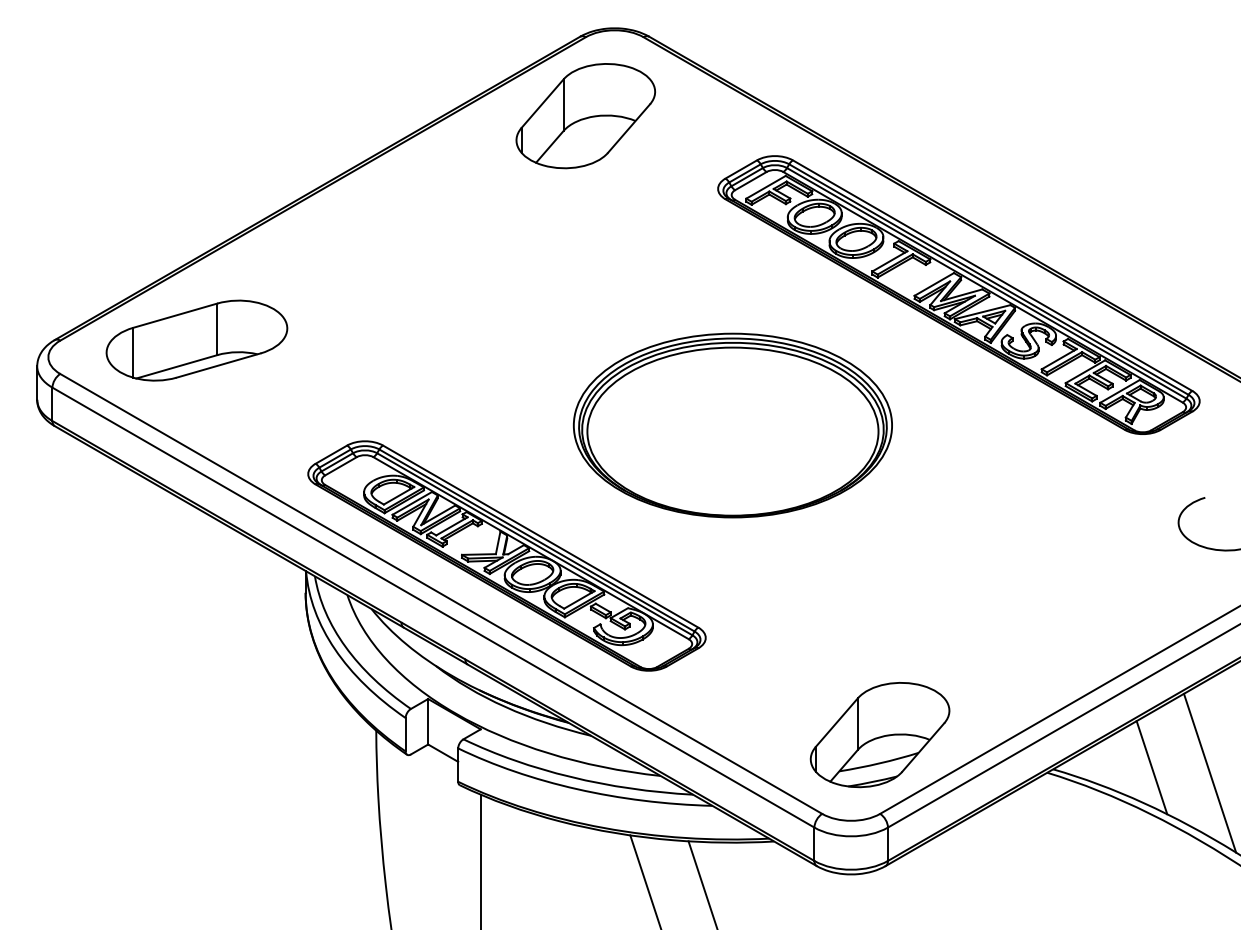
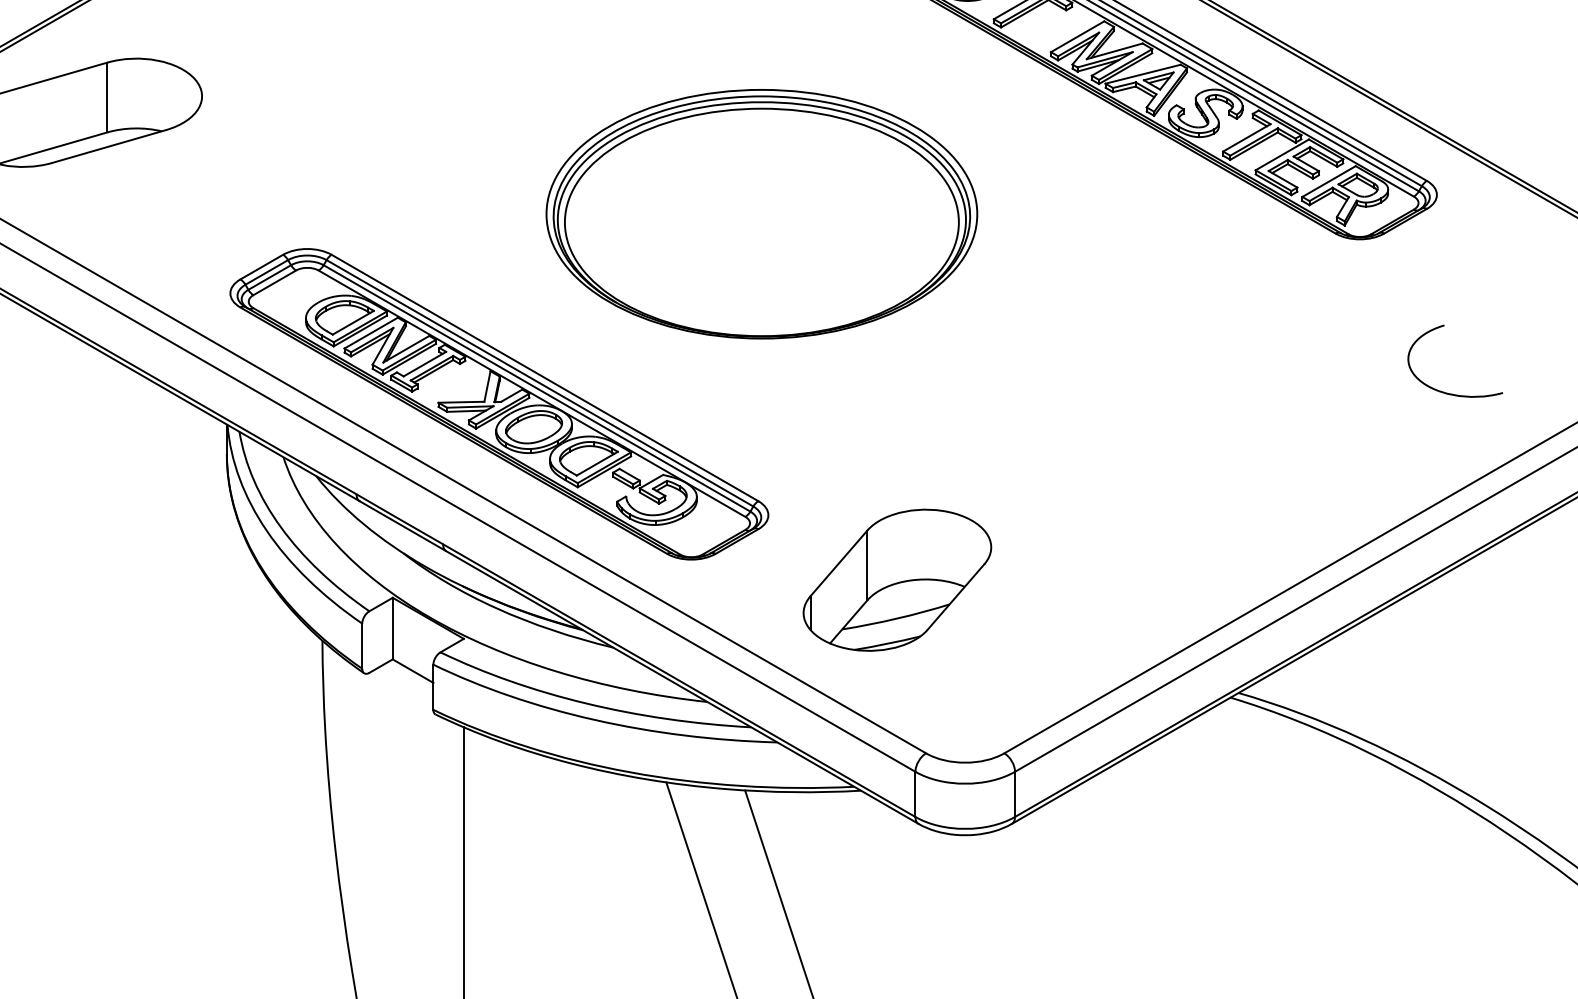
part: (732, 425) -> (761, 214), moved
part: (879, 735) -> (896, 580), moved
line: (1151, 767) -> (1371, 690), removed
line: (1209, 772) -> (1450, 697), removed

